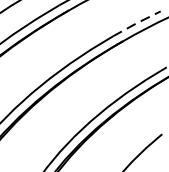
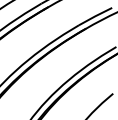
line: (136, 23) -> (95, 16), dashed -> solid

